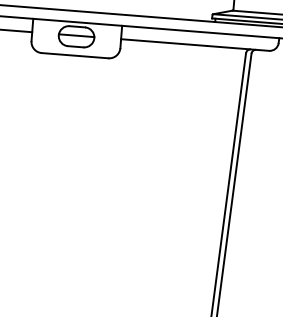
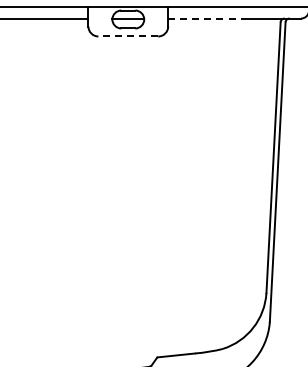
line: (163, 42) -> (206, 18), solid -> dashed
line: (75, 55) -> (128, 36), solid -> dashed

